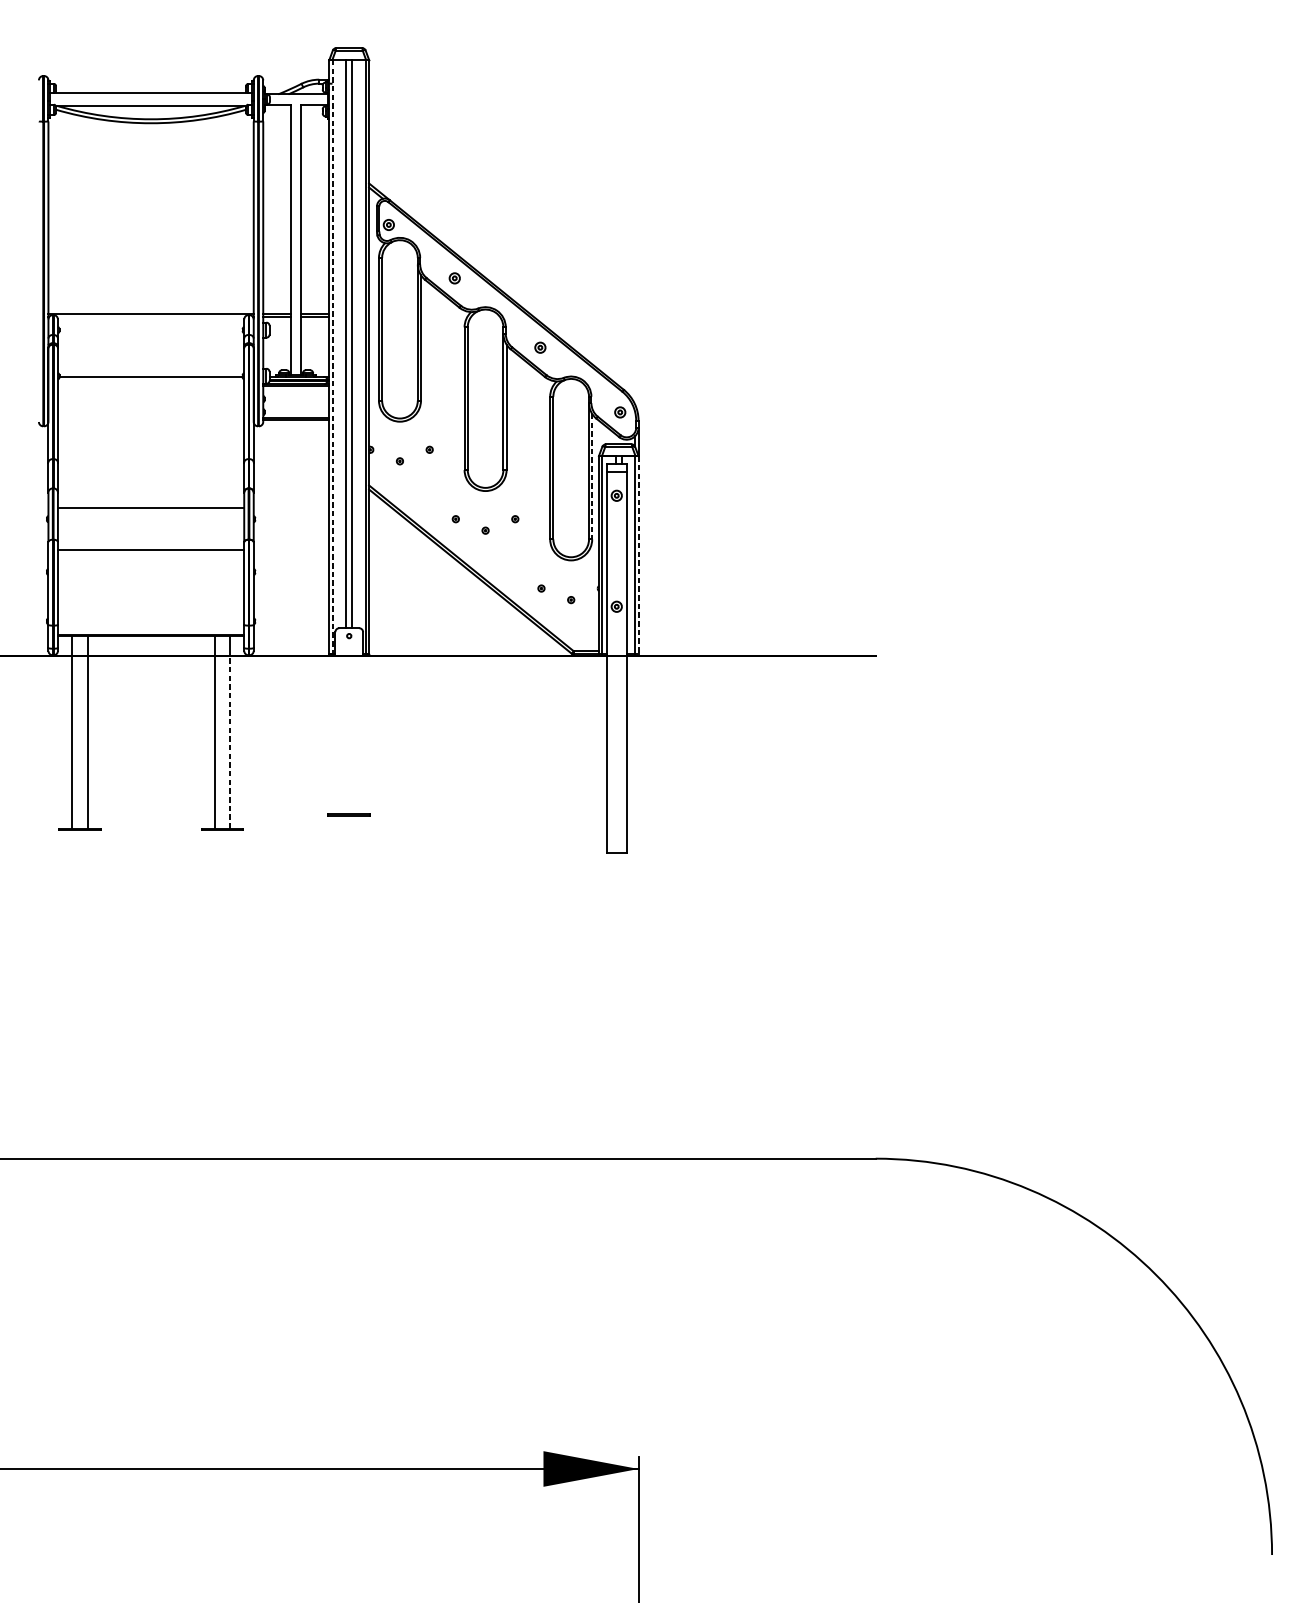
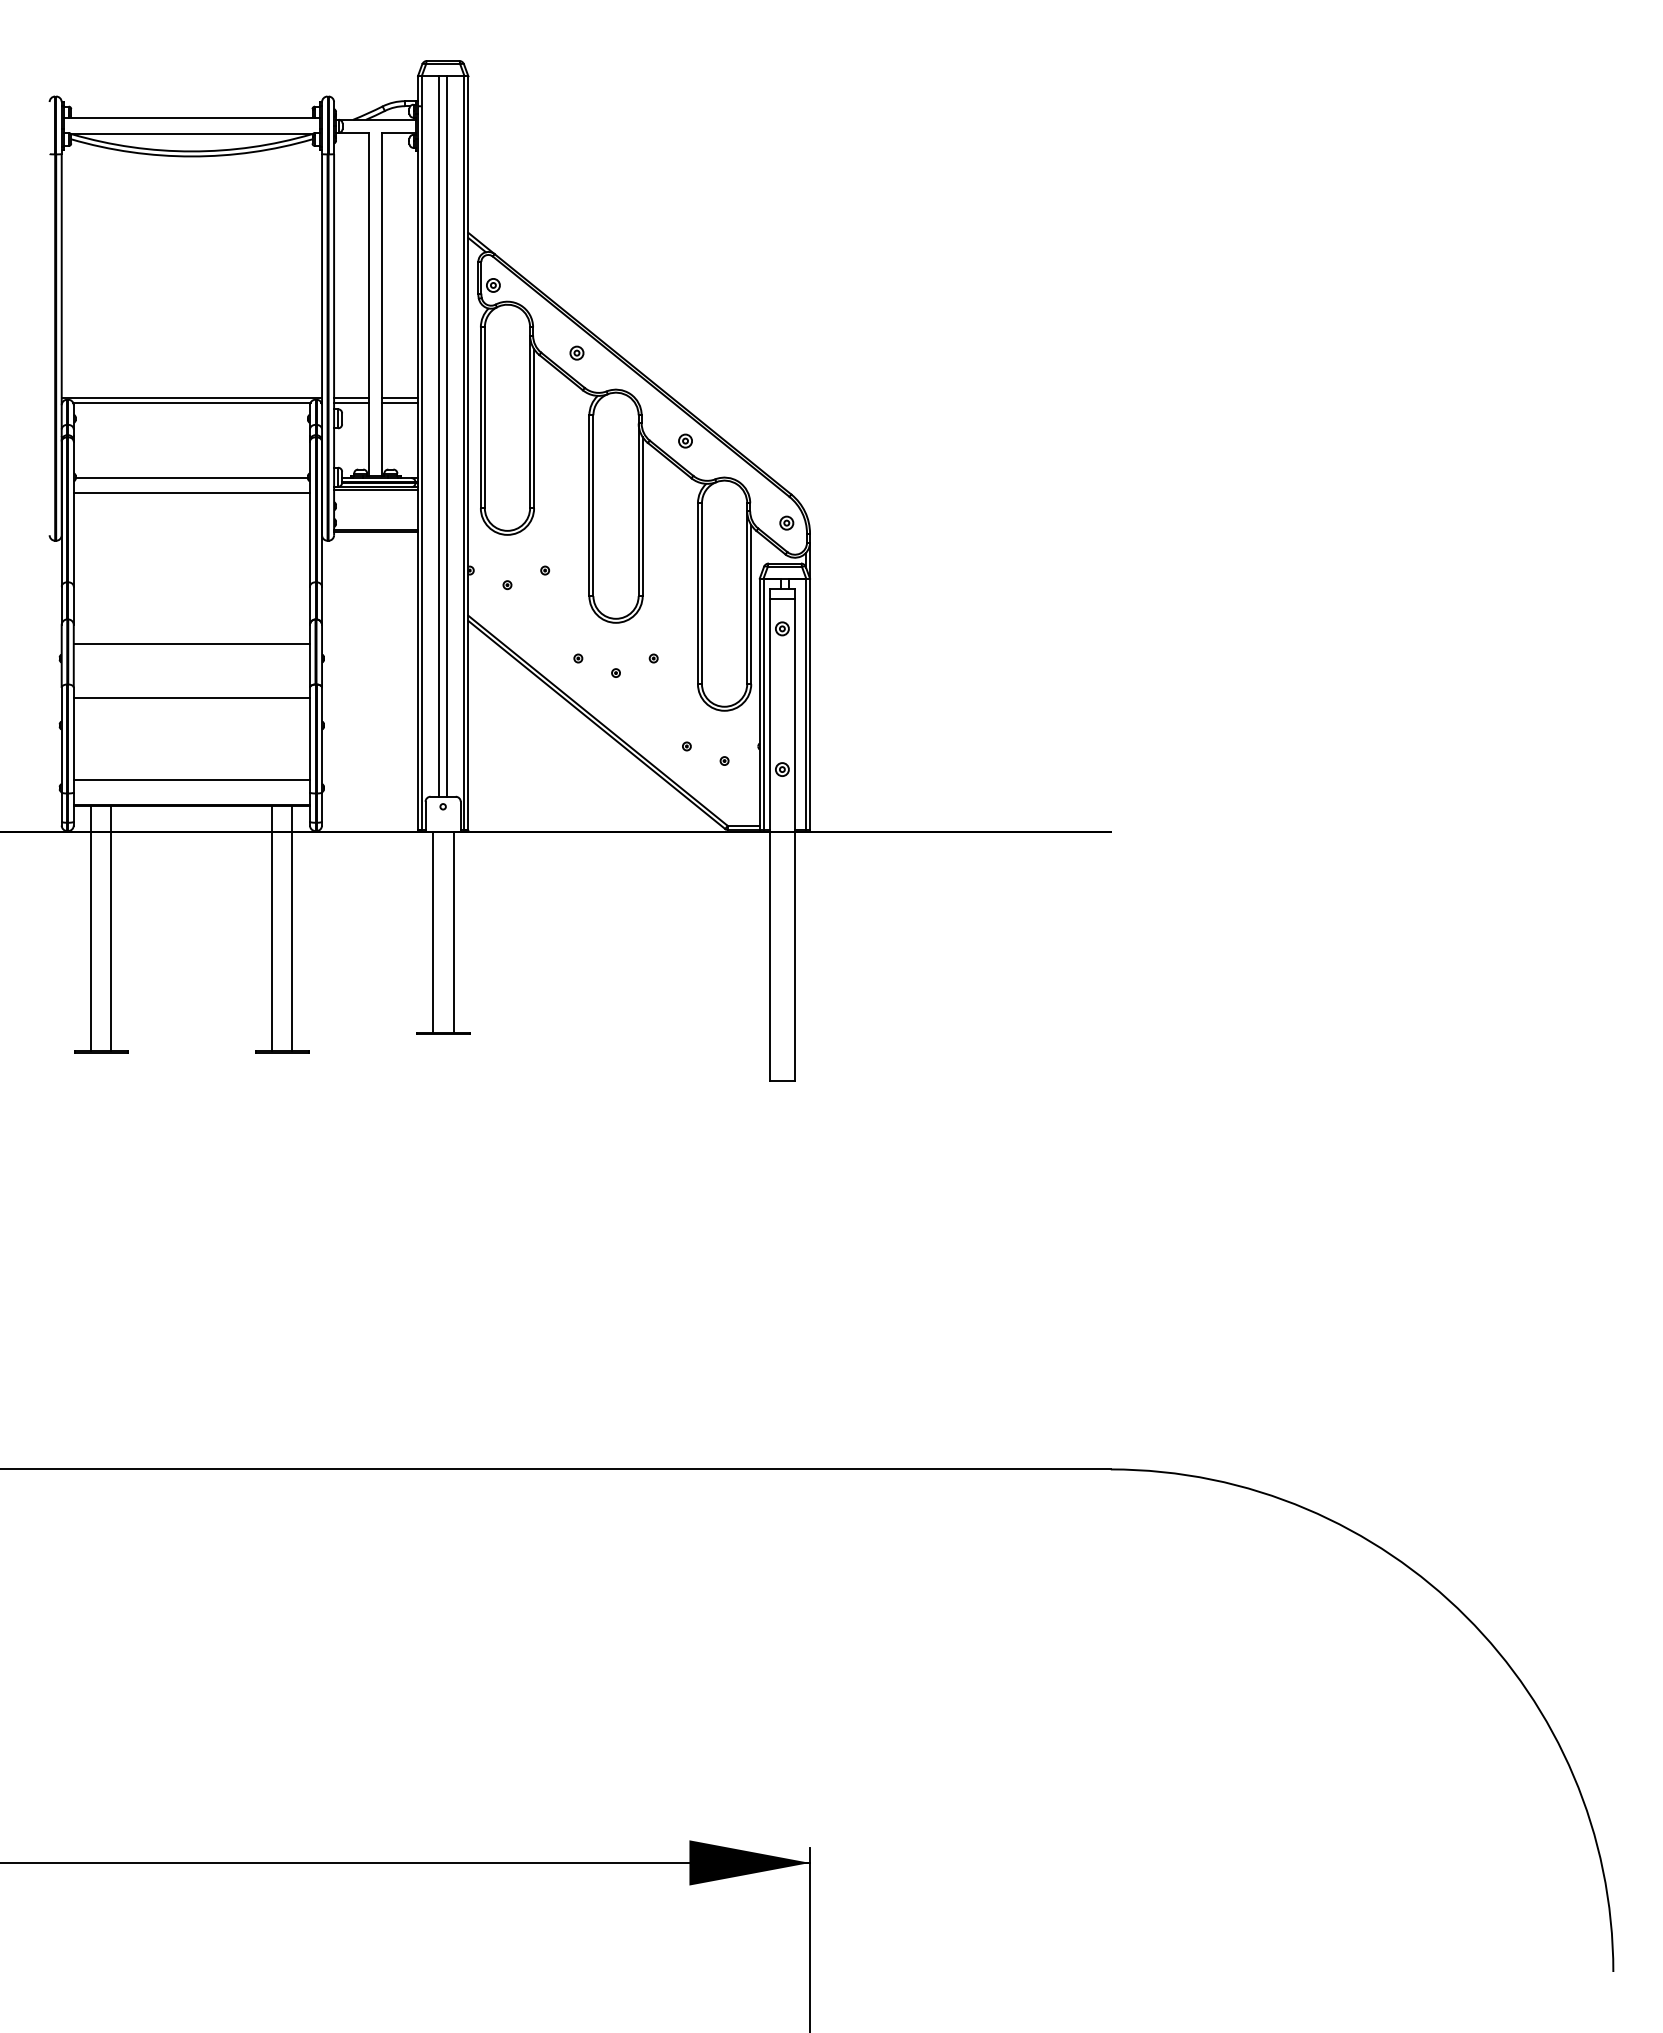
line: (150, 317) -> (191, 402), added
line: (332, 356) -> (422, 452), dashed -> solid
line: (150, 388) -> (191, 492), added
line: (592, 476) -> (751, 604), dashed -> solid
line: (638, 555) -> (810, 704), dashed -> solid
line: (150, 615) -> (191, 780), added
line: (340, 735) -> (432, 932), added
line: (357, 735) -> (453, 932), added
line: (230, 742) -> (292, 941), dashed -> solid

